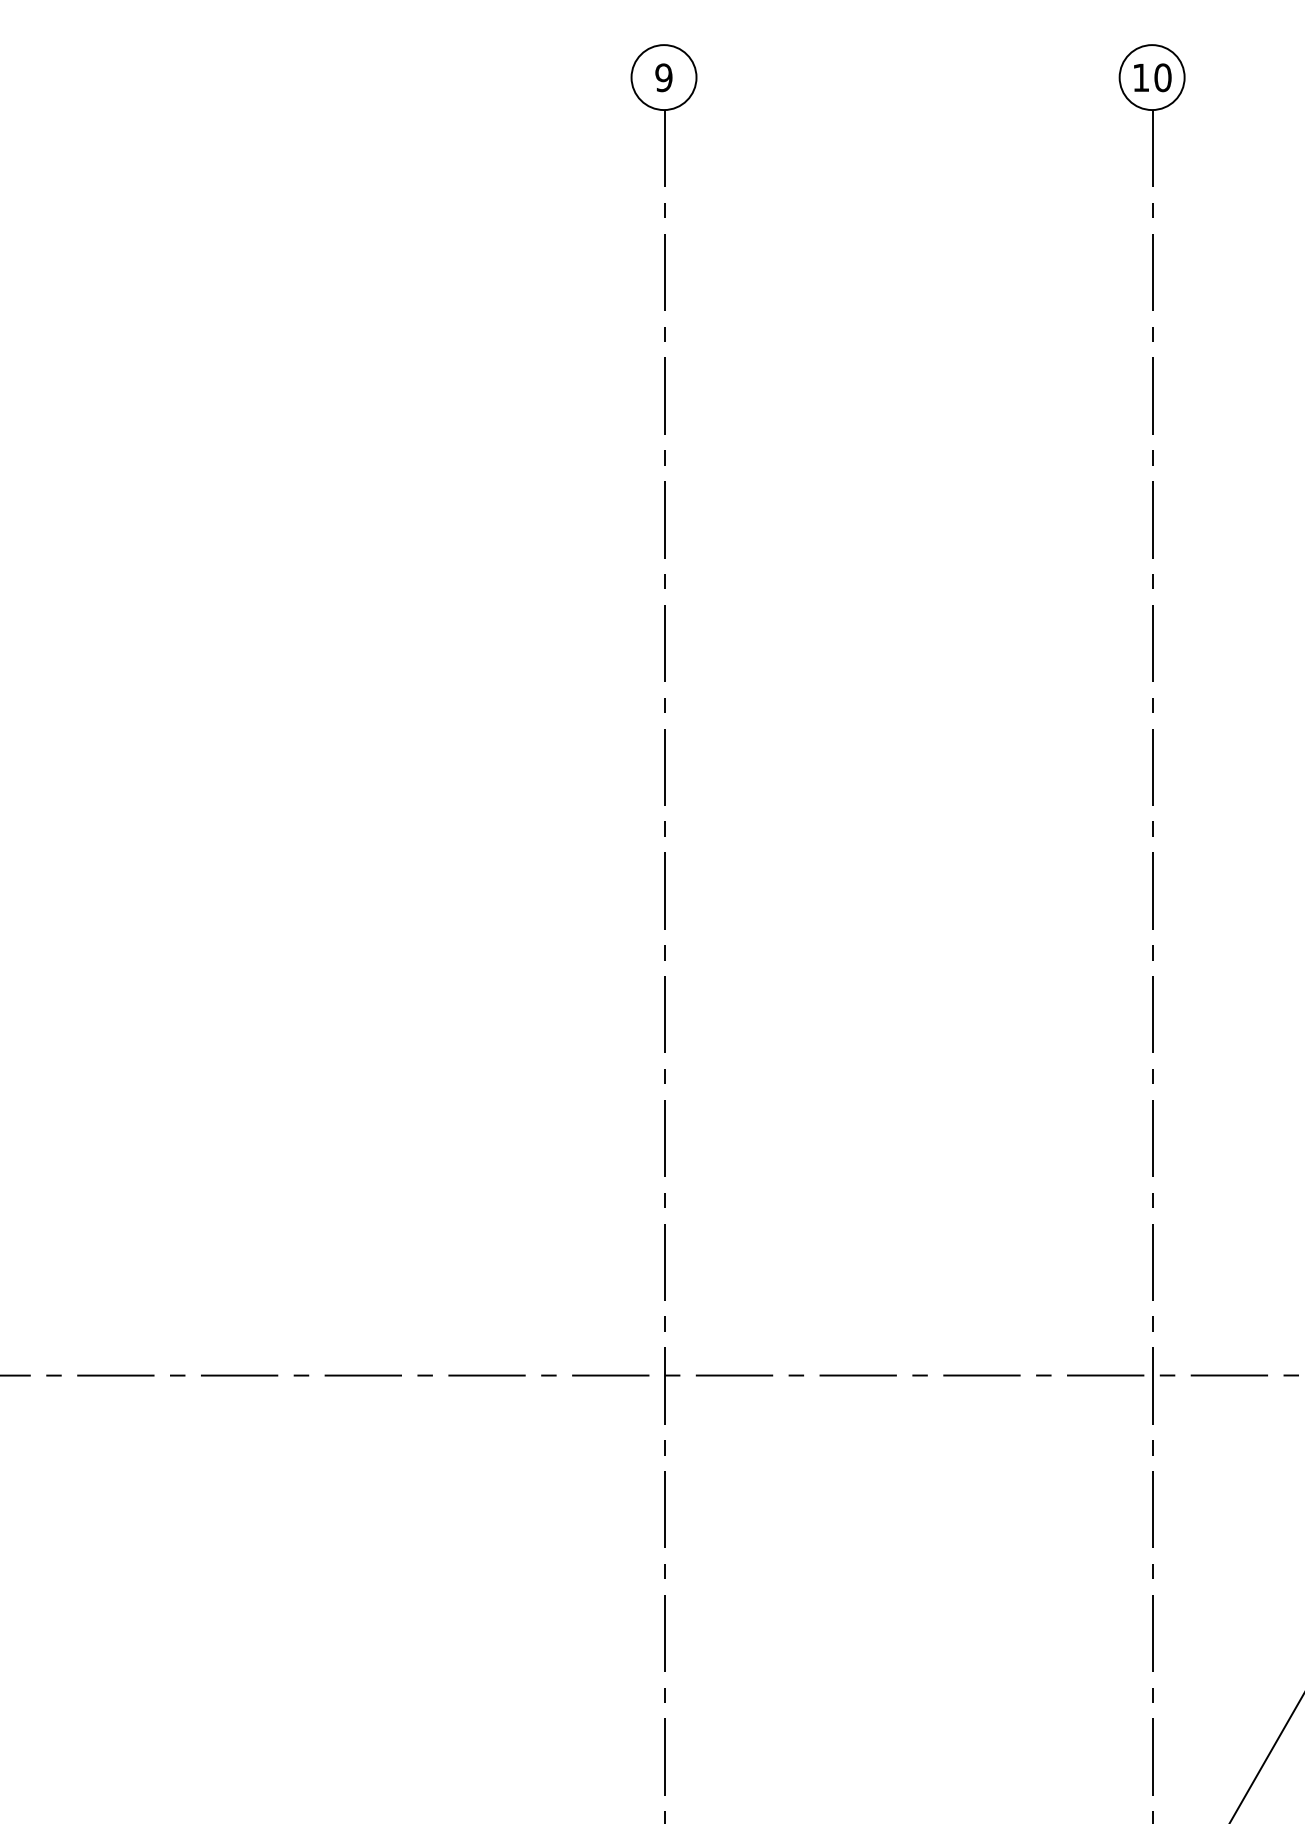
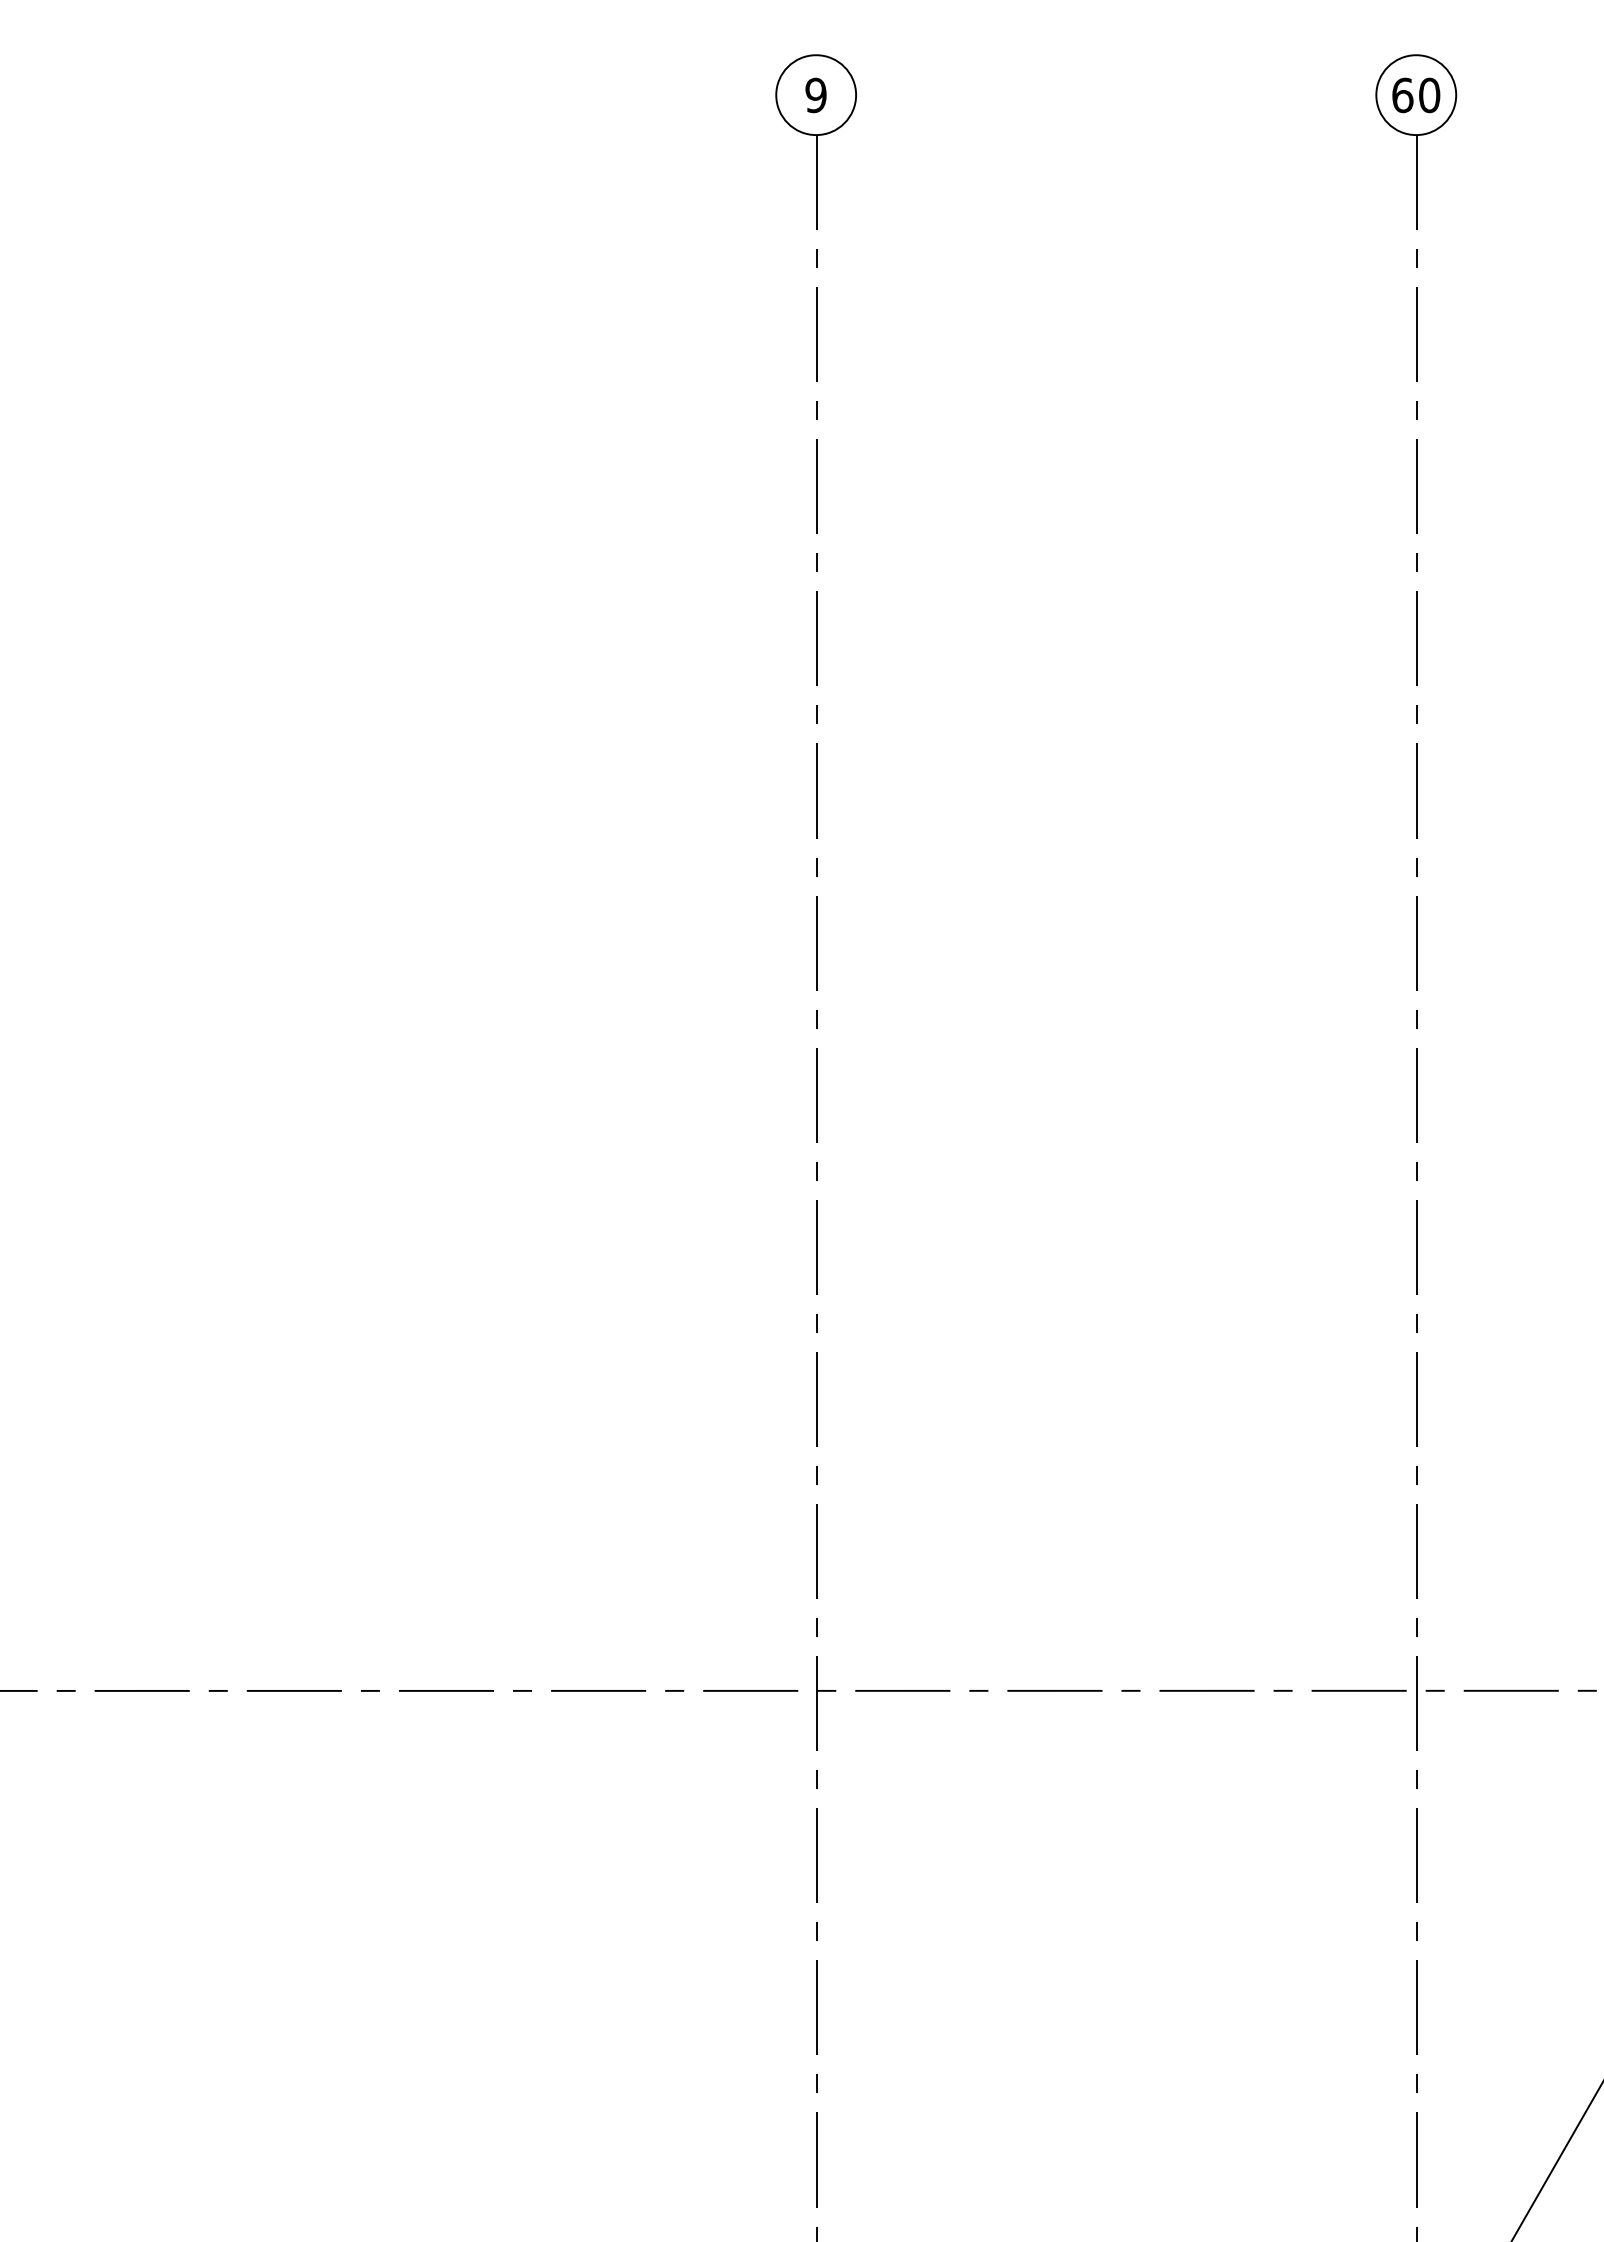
text: (1140, 77) -> (1402, 95), 10 -> 60

